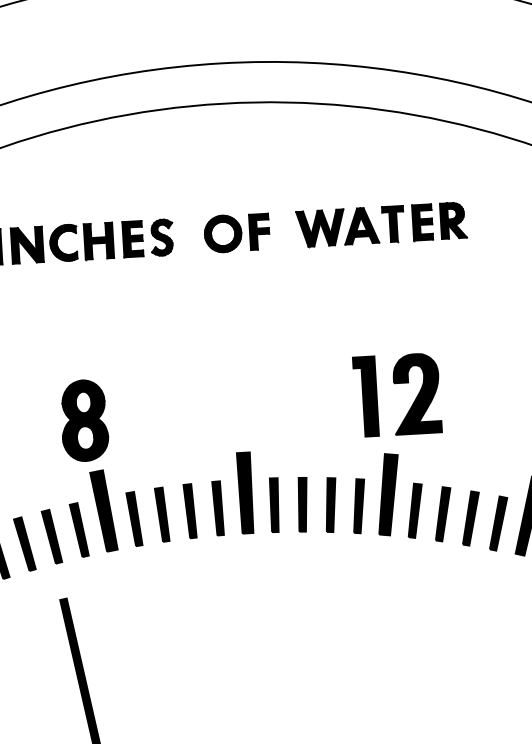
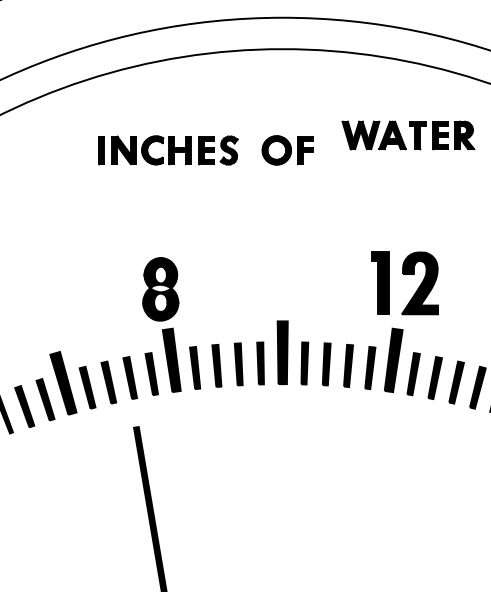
part: (381, 224) -> (408, 135), moved
fill: (84, 419) -> (160, 288), removed

